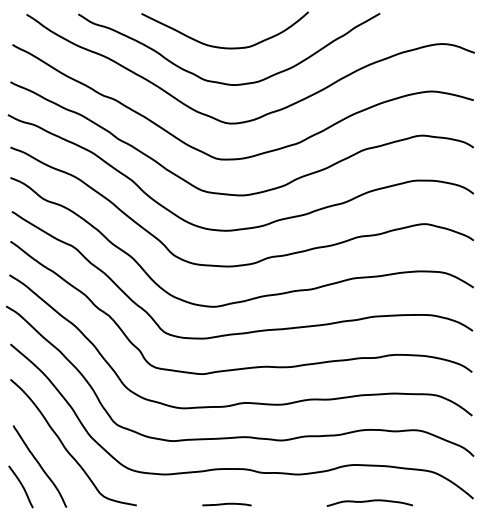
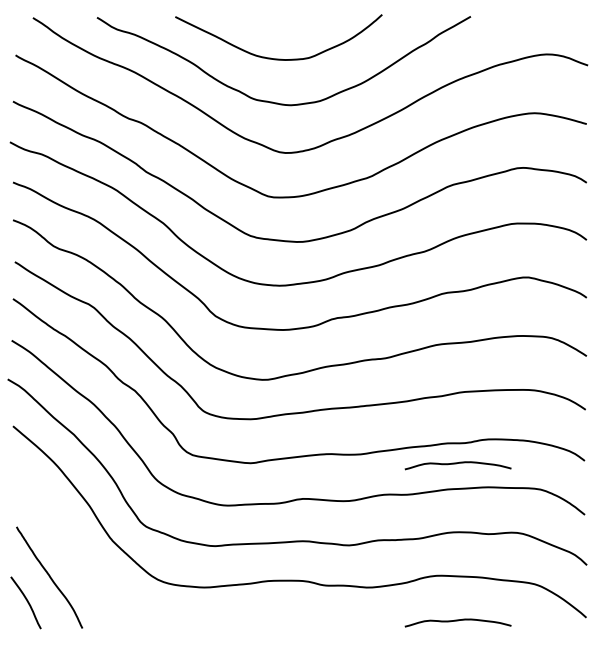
curve: (369, 374) -> (457, 463), added
curve: (65, 446) -> (81, 552), removed
curve: (226, 504) -> (280, 624), removed

